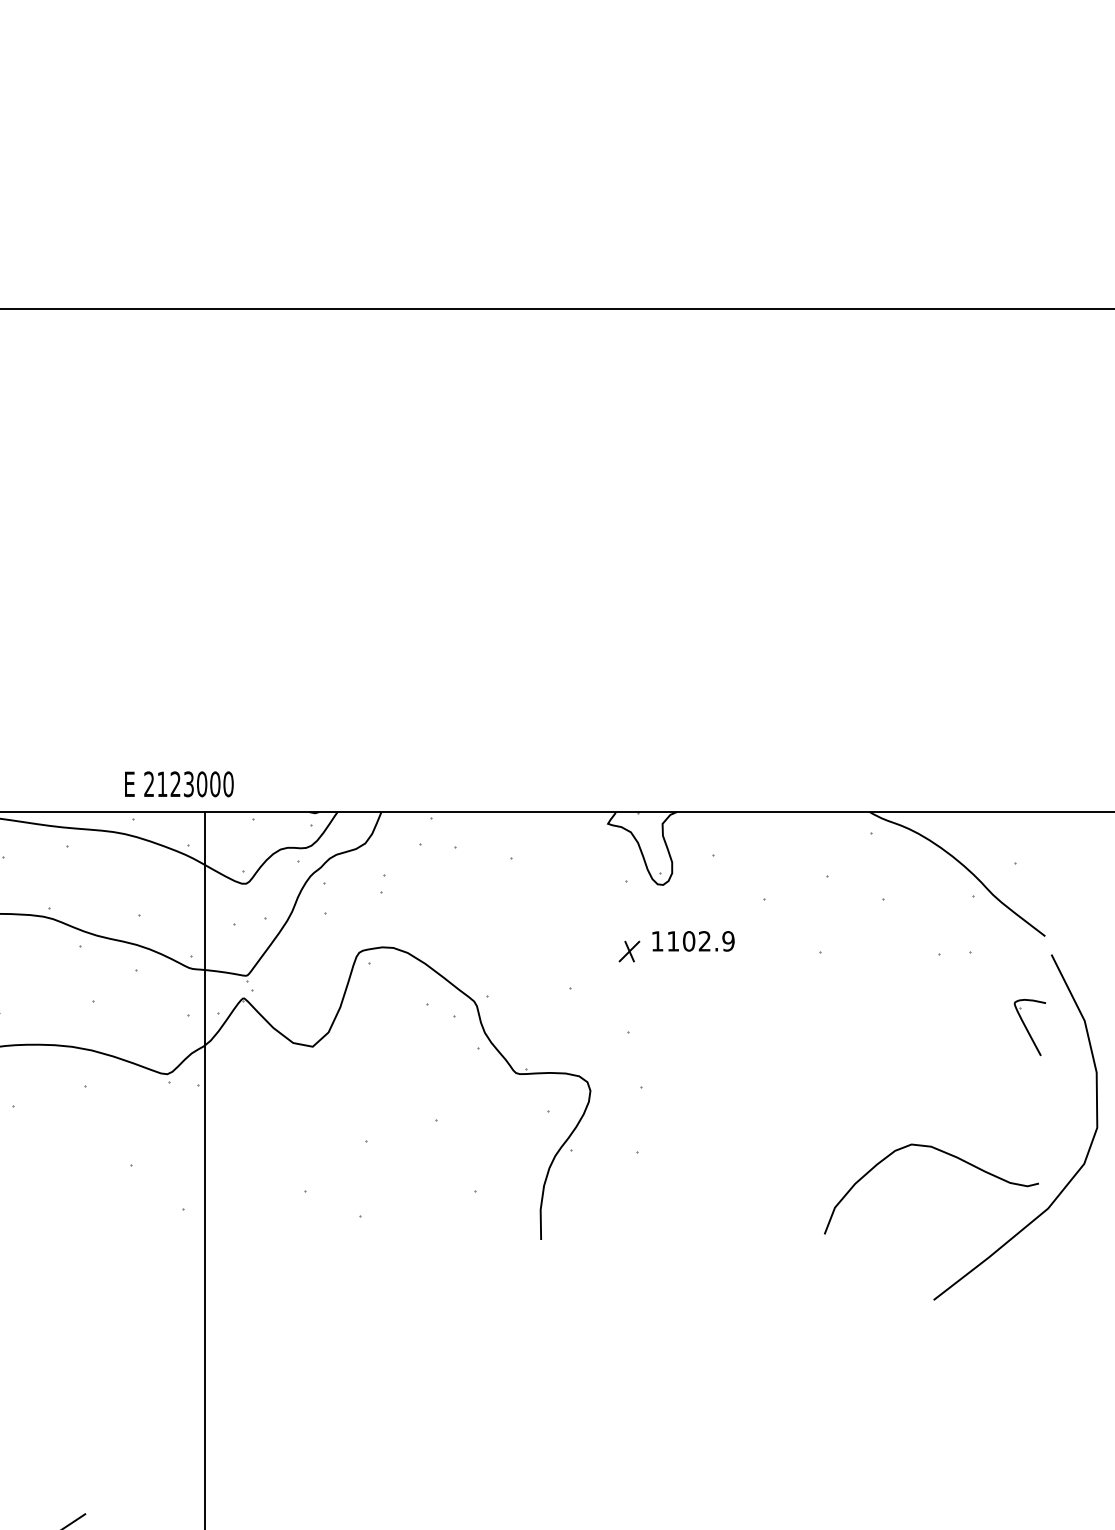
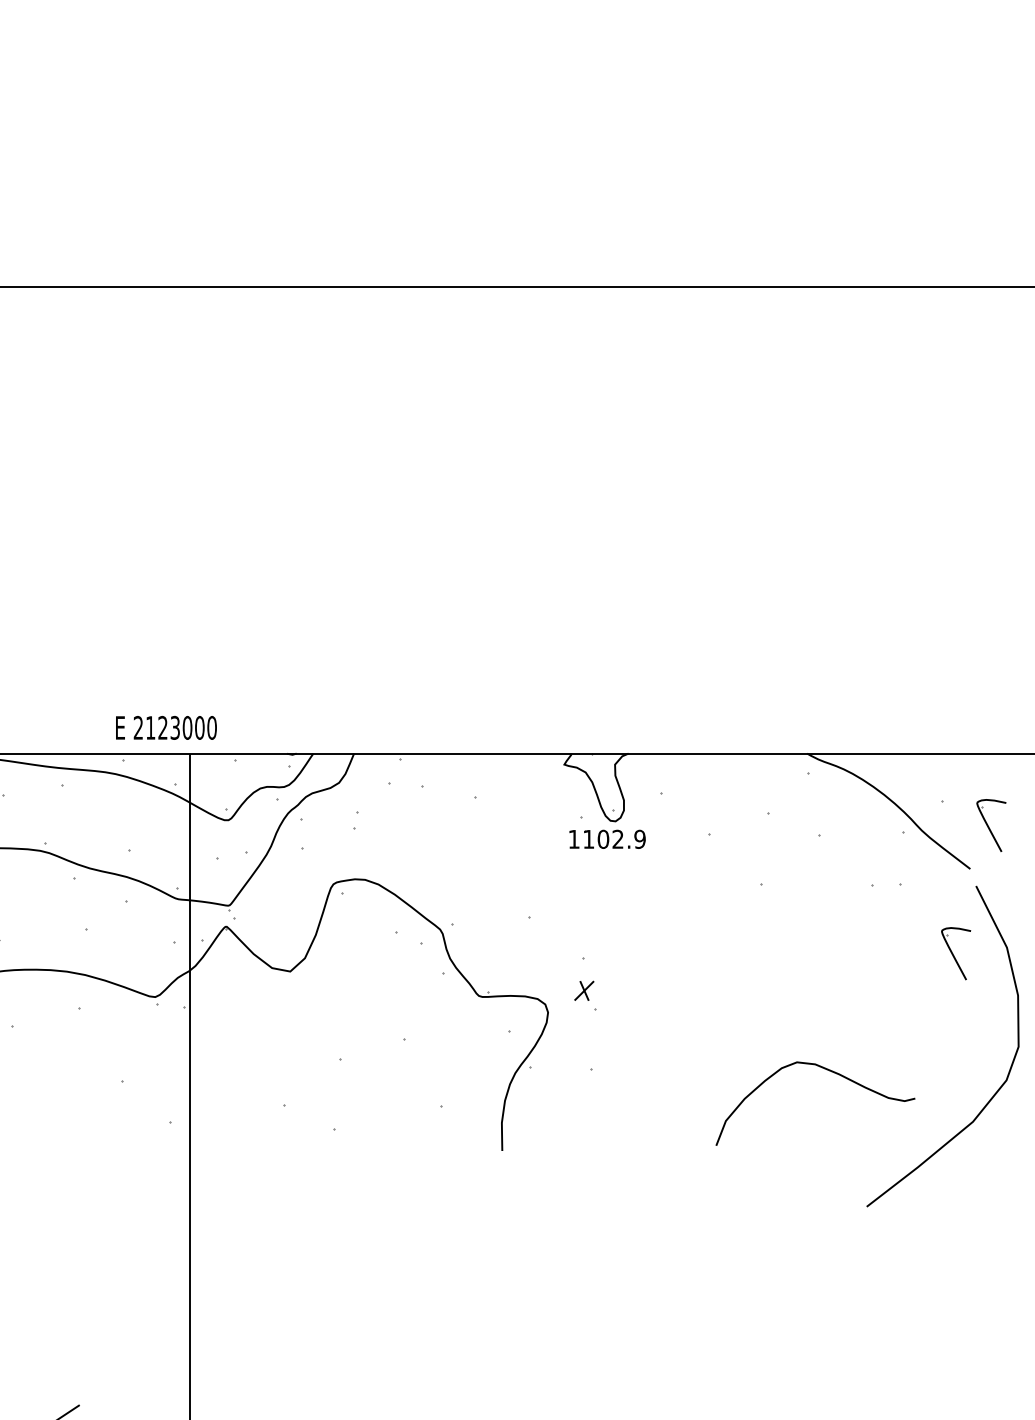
part: (1067, 889) -> (990, 825), added
part: (693, 941) -> (607, 839), moved
part: (629, 951) -> (584, 990), moved
curve: (946, 1154) -> (829, 1071), moved

